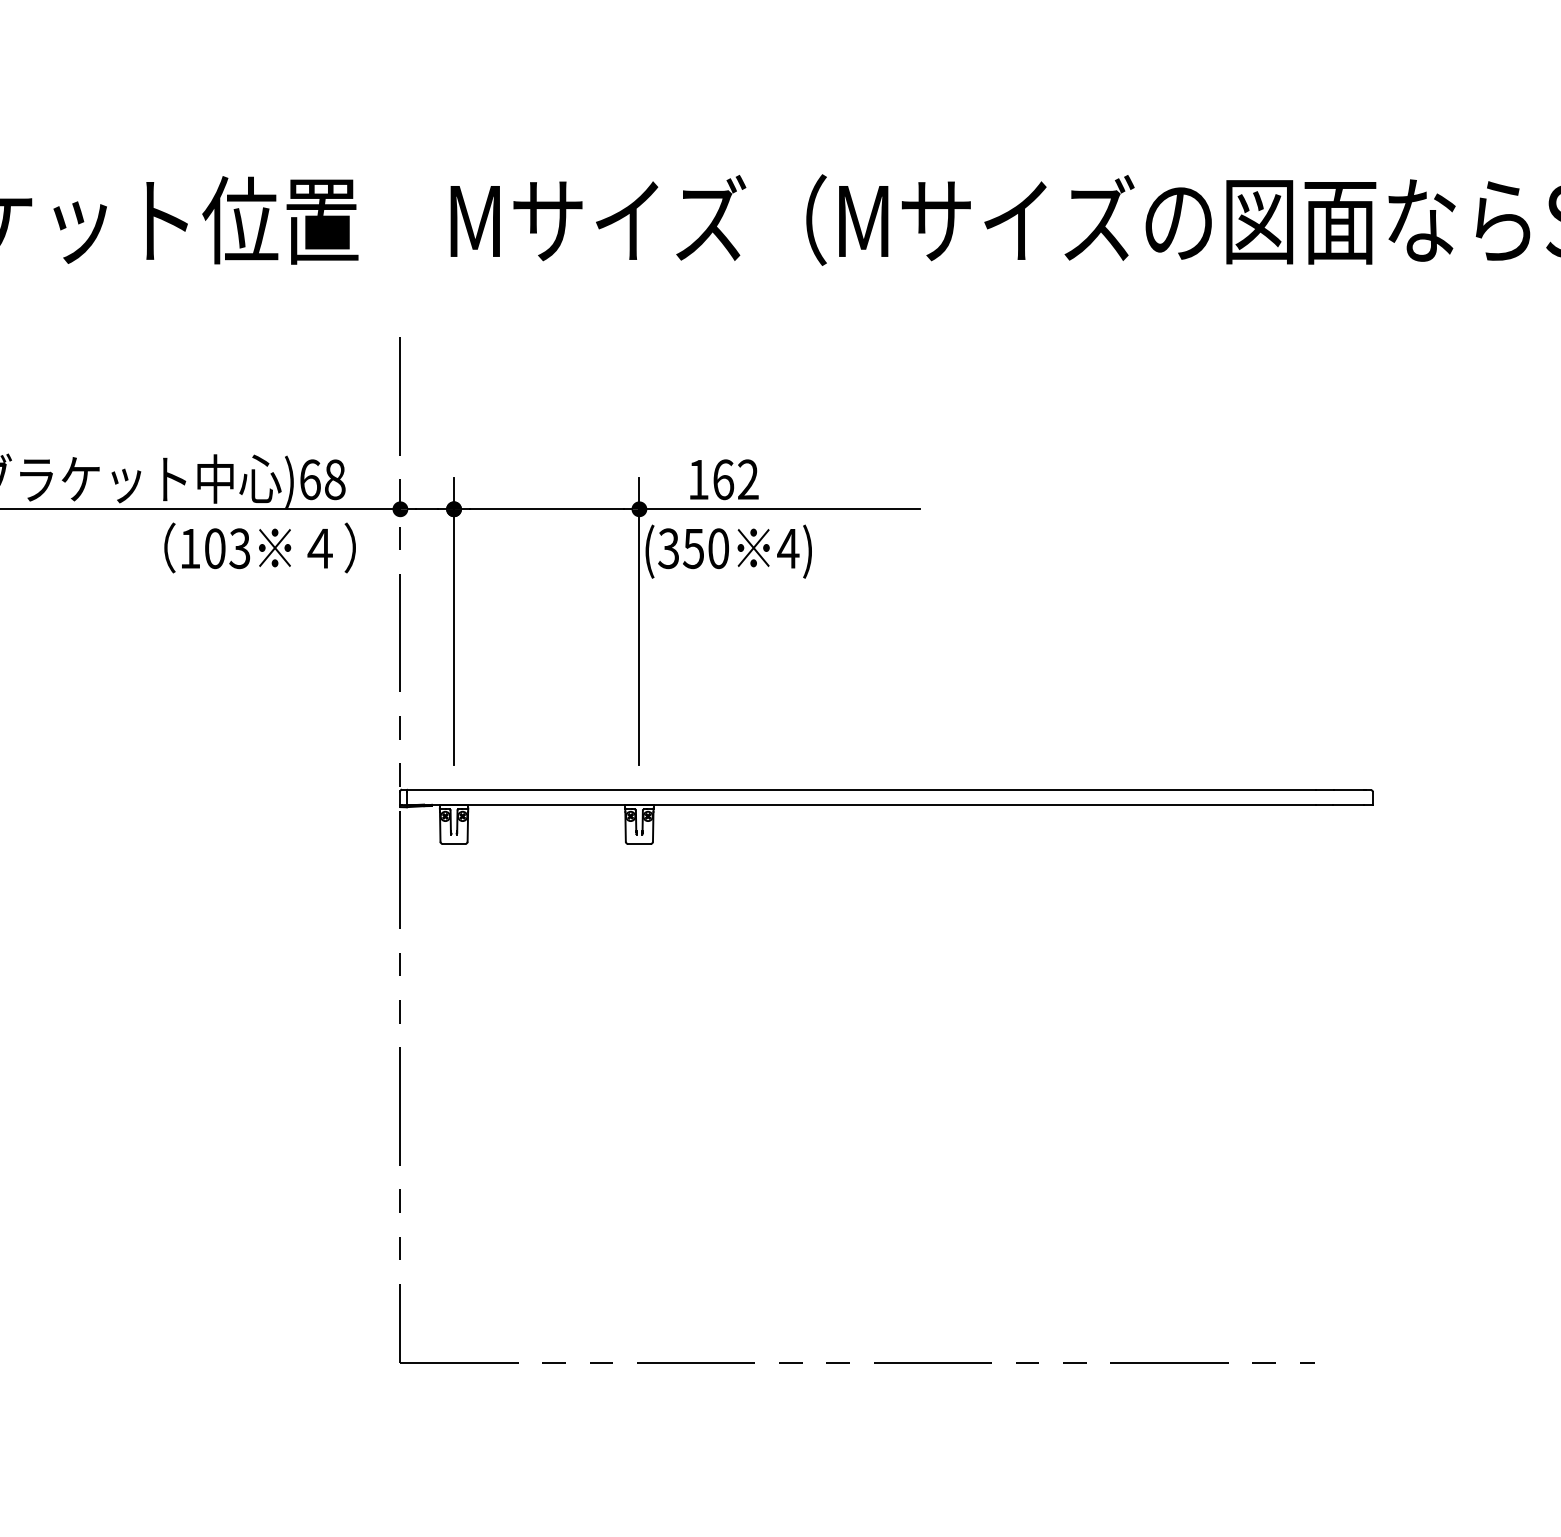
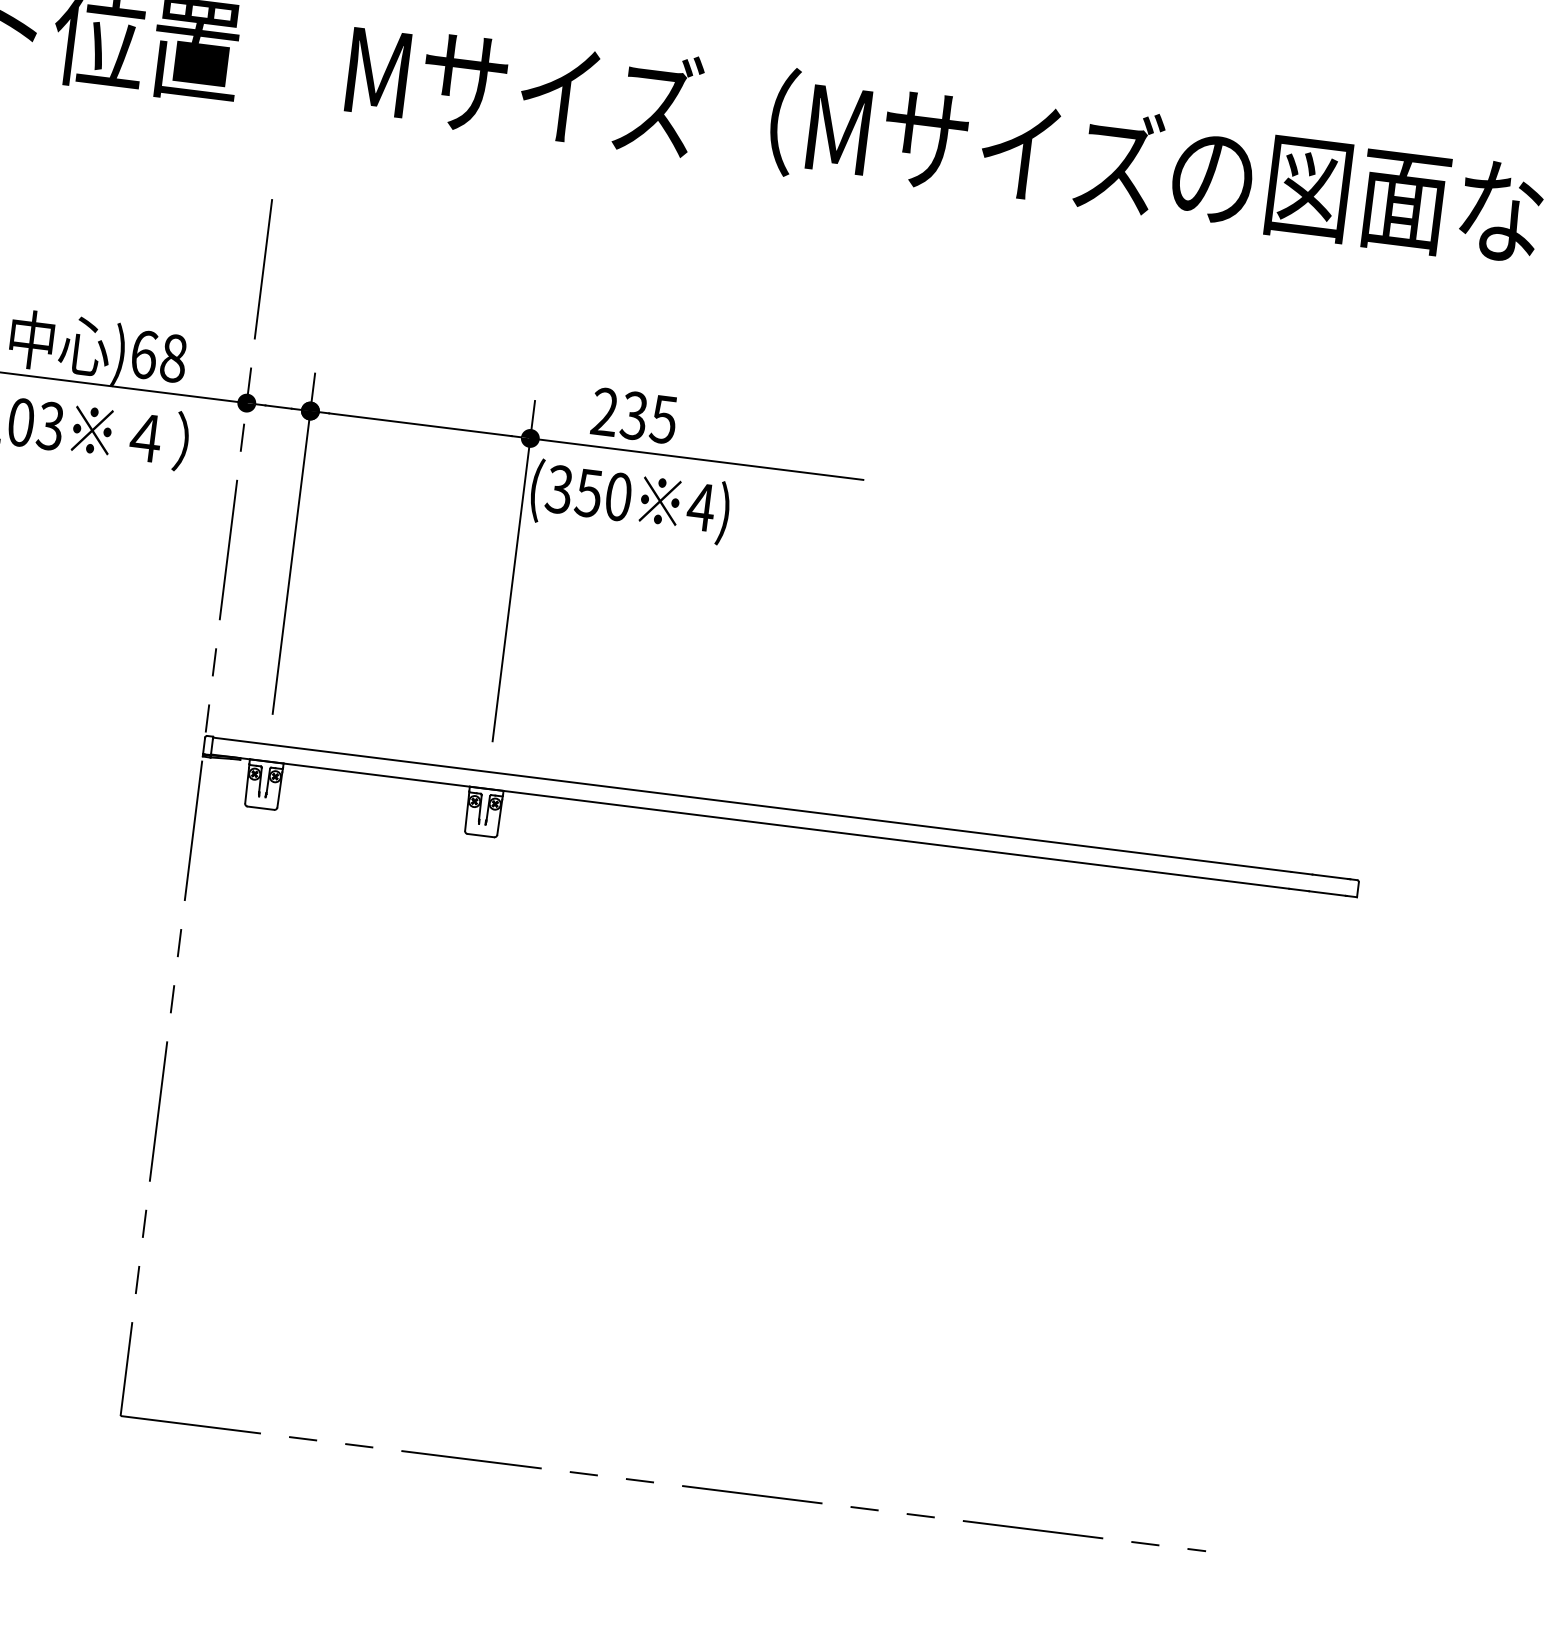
text: (723, 479) -> (634, 415), 162 -> 235

